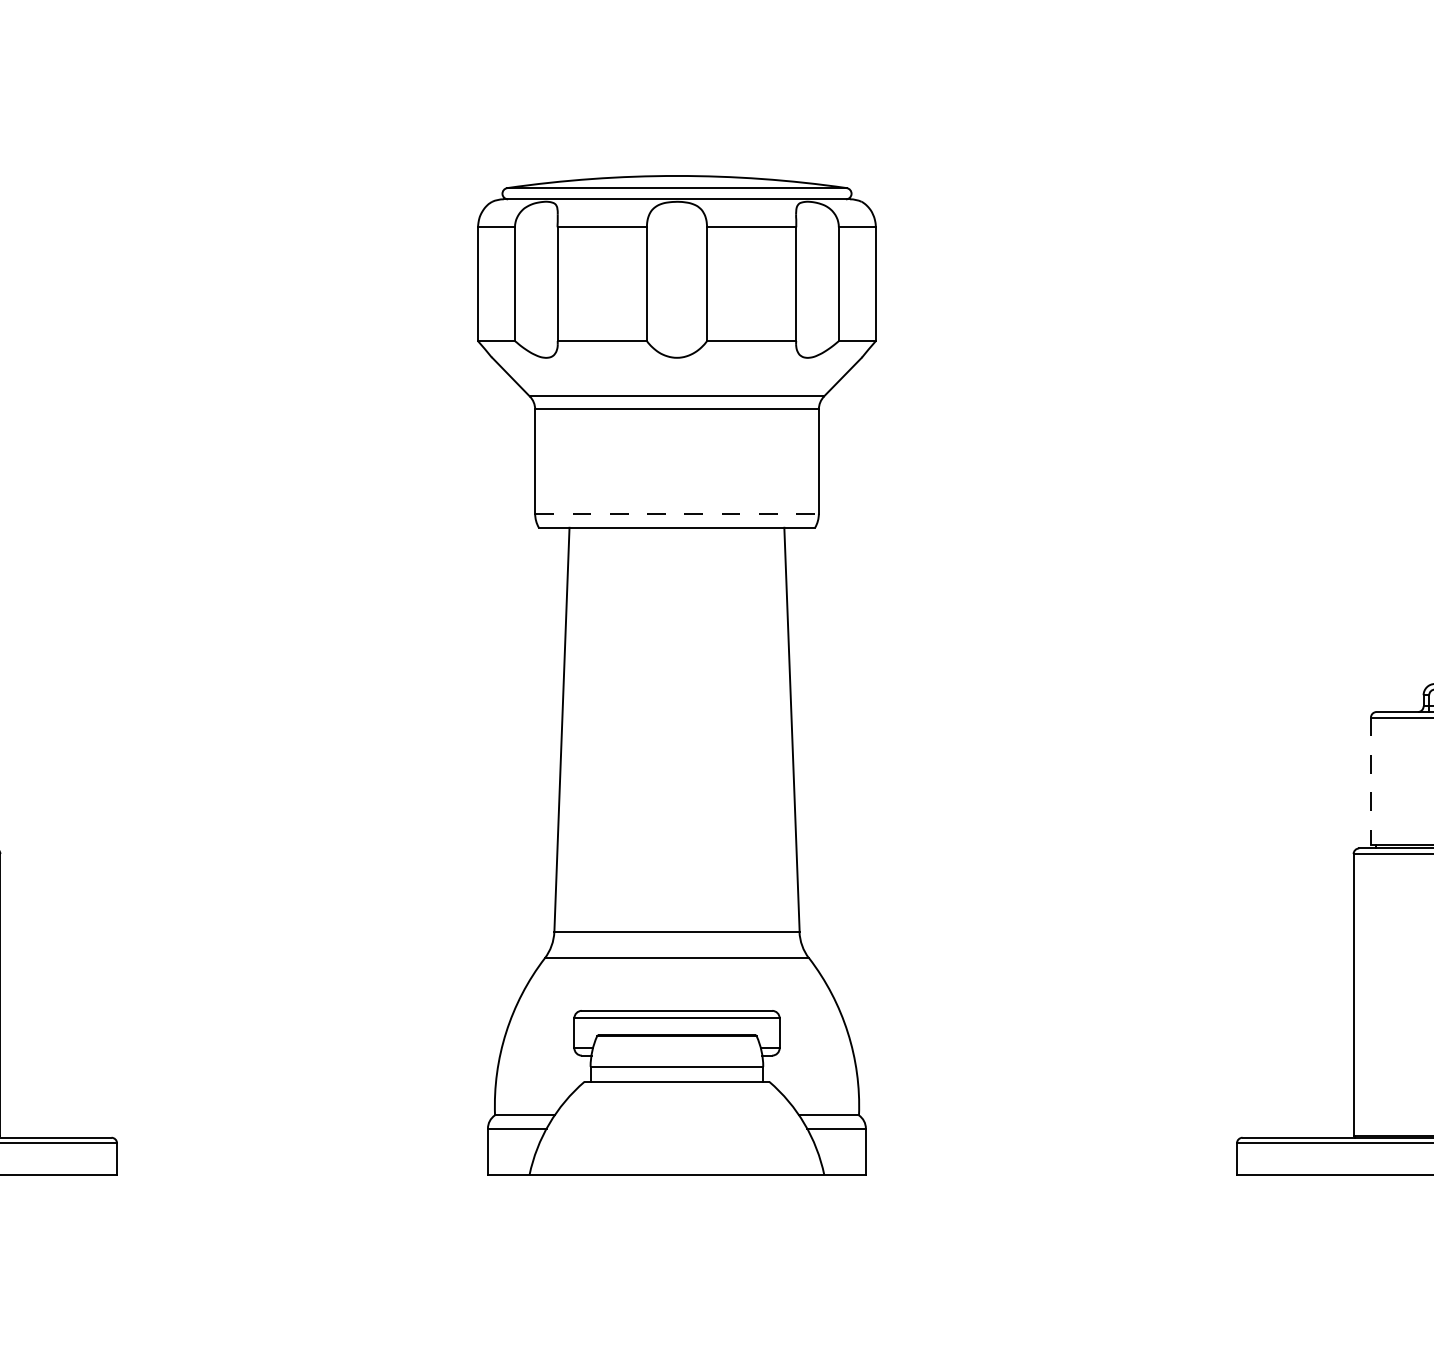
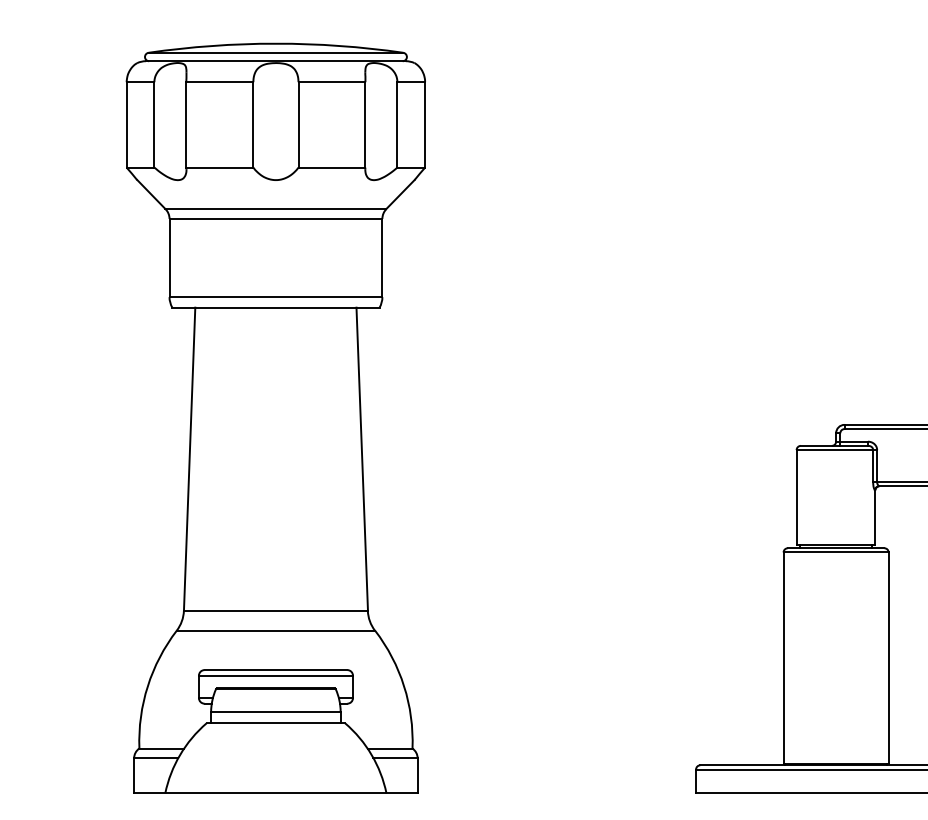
line: (677, 513) -> (276, 296), dashed -> solid
line: (1370, 781) -> (796, 498), dashed -> solid

